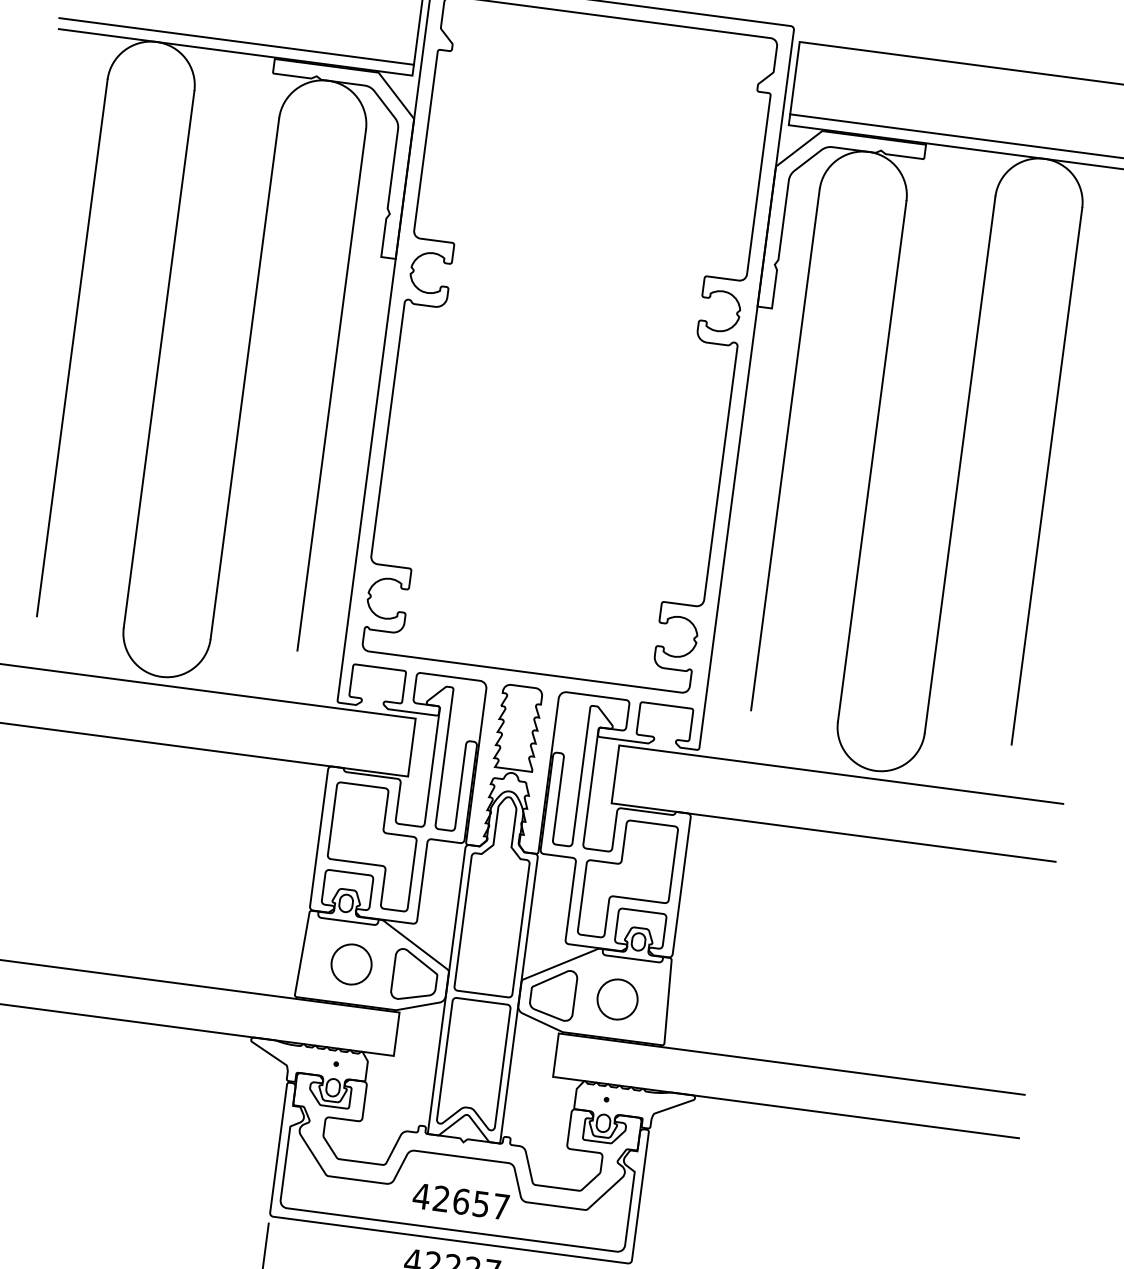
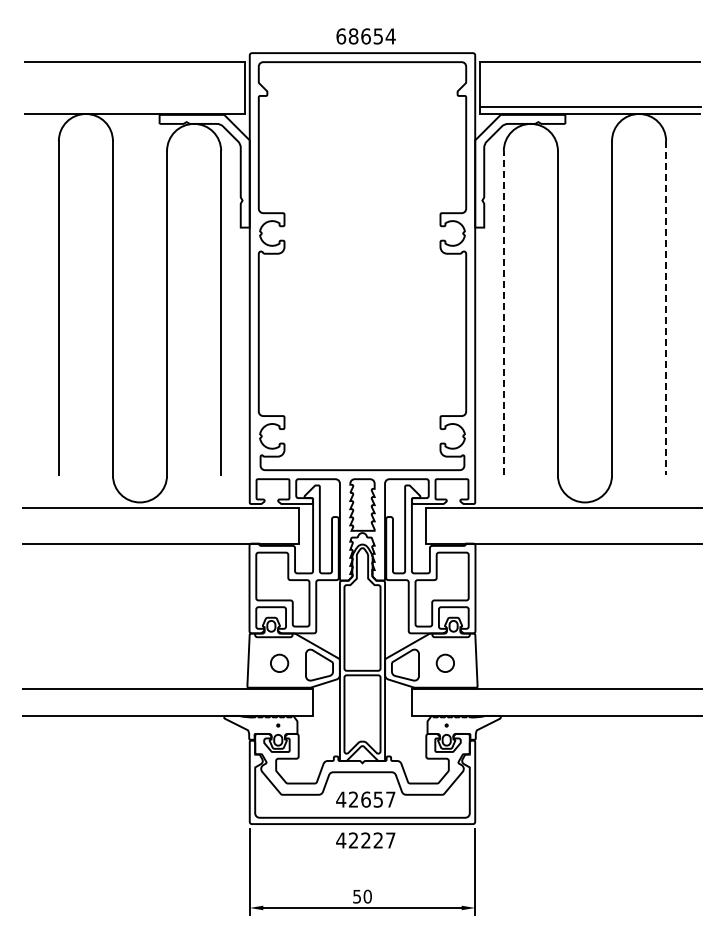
line: (236, 41) -> (134, 107), removed
line: (785, 448) -> (503, 312), solid -> dashed
line: (1047, 476) -> (666, 308), solid -> dashed
circle: (351, 964) -> (279, 663), size x0.7
circle: (617, 999) -> (445, 663), size x0.7

